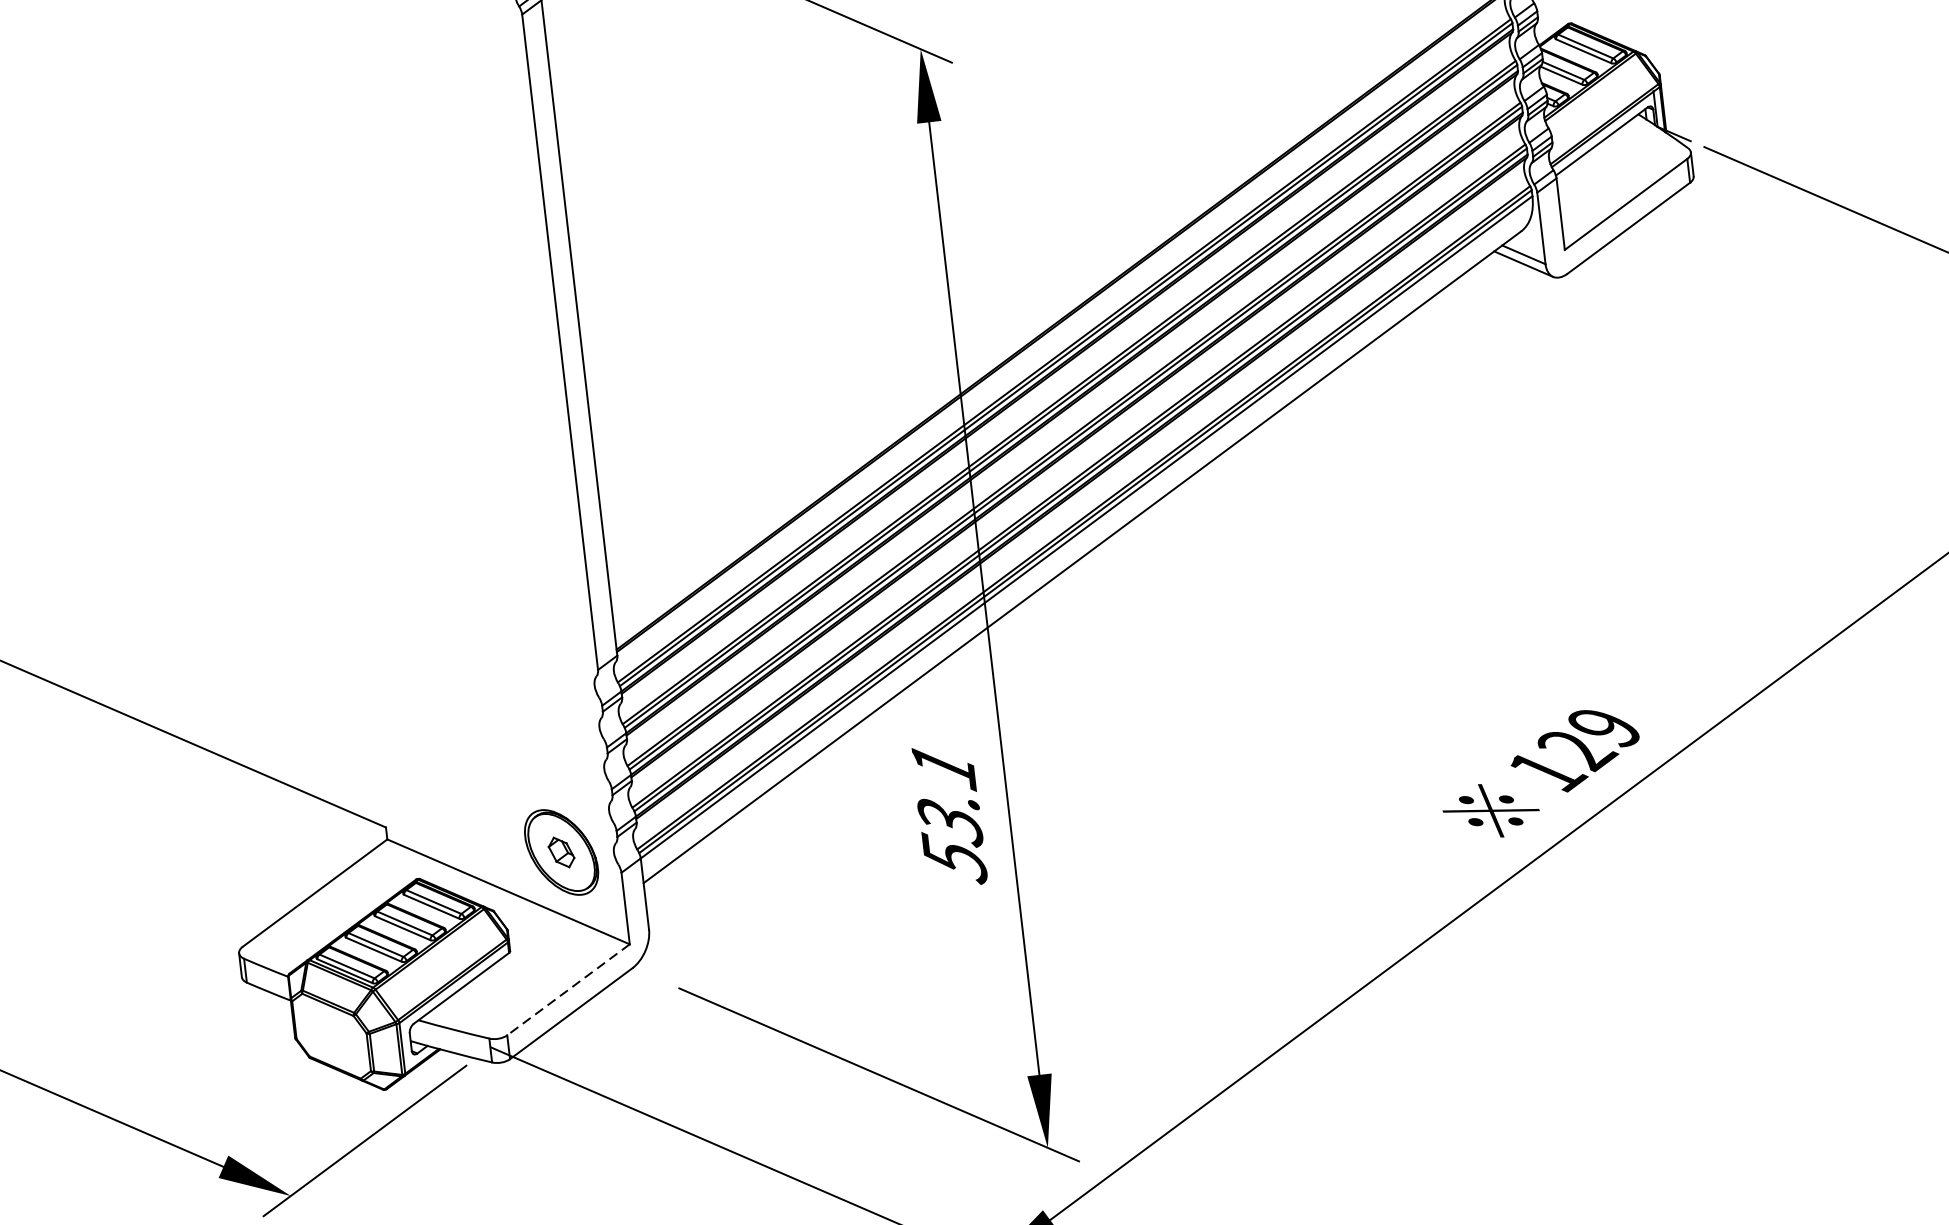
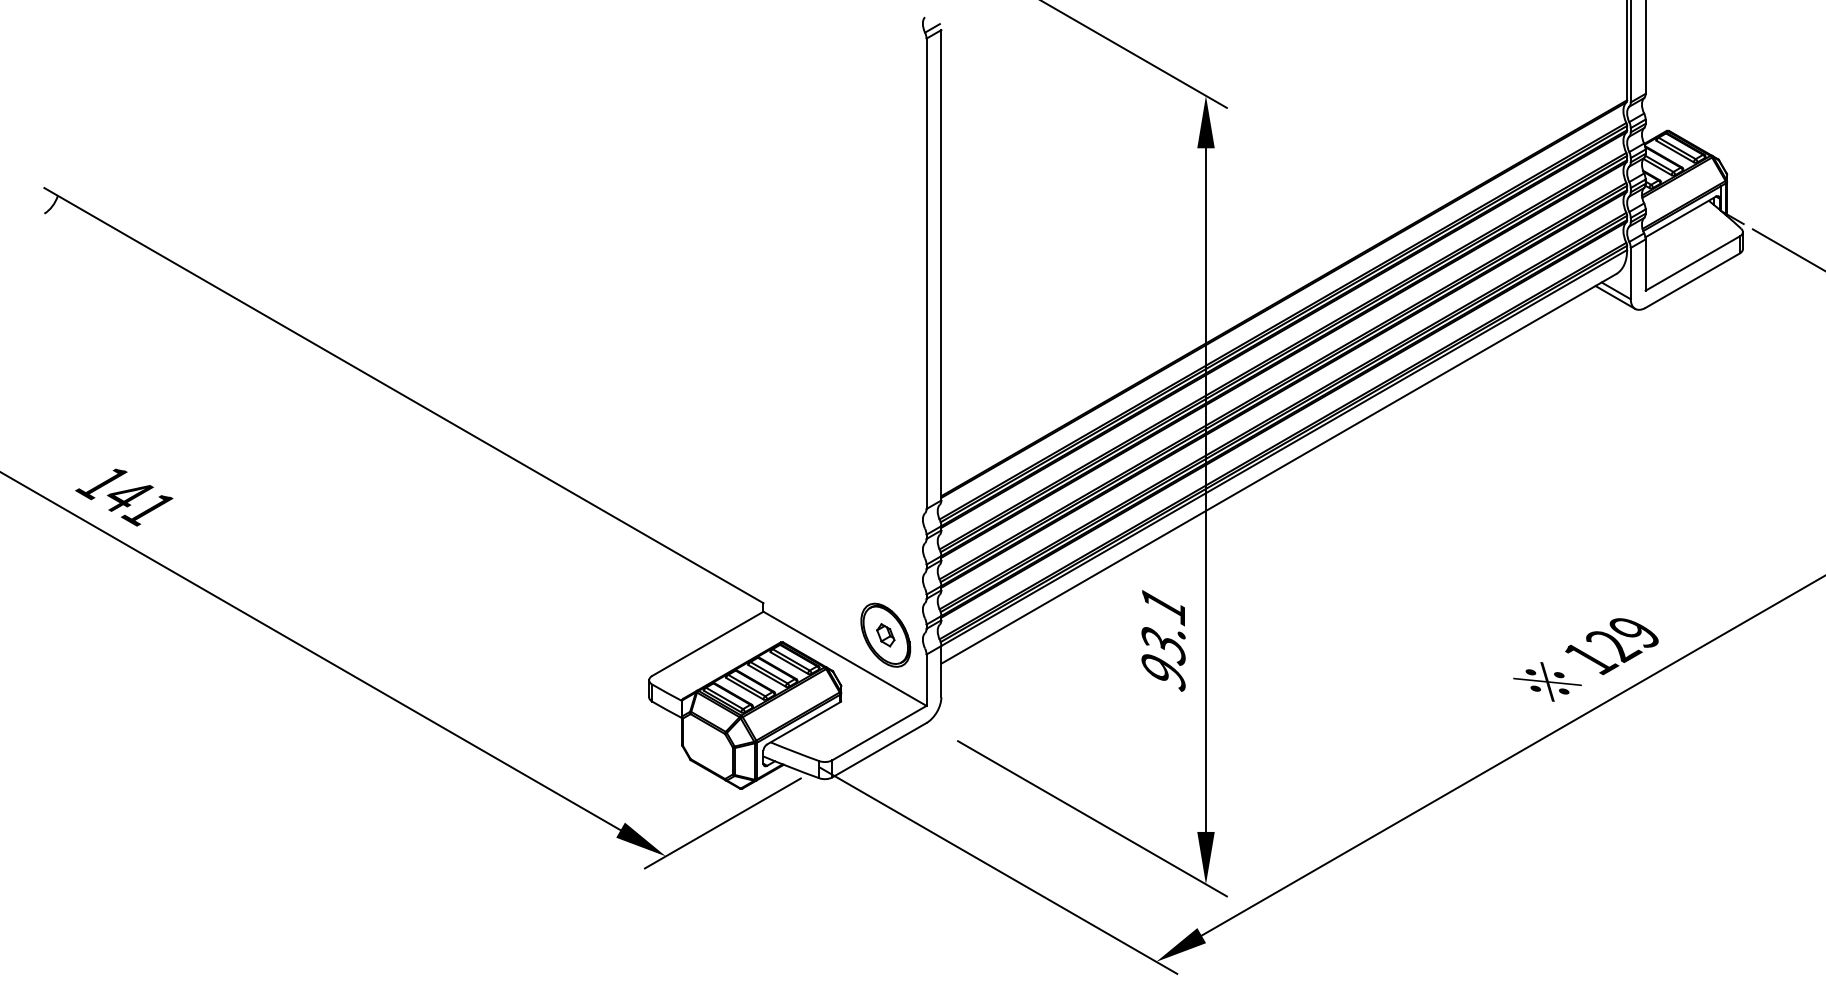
text: (954, 858) -> (1163, 671), 53.1 -> 93.1
line: (568, 990) -> (879, 733), dashed -> solid

